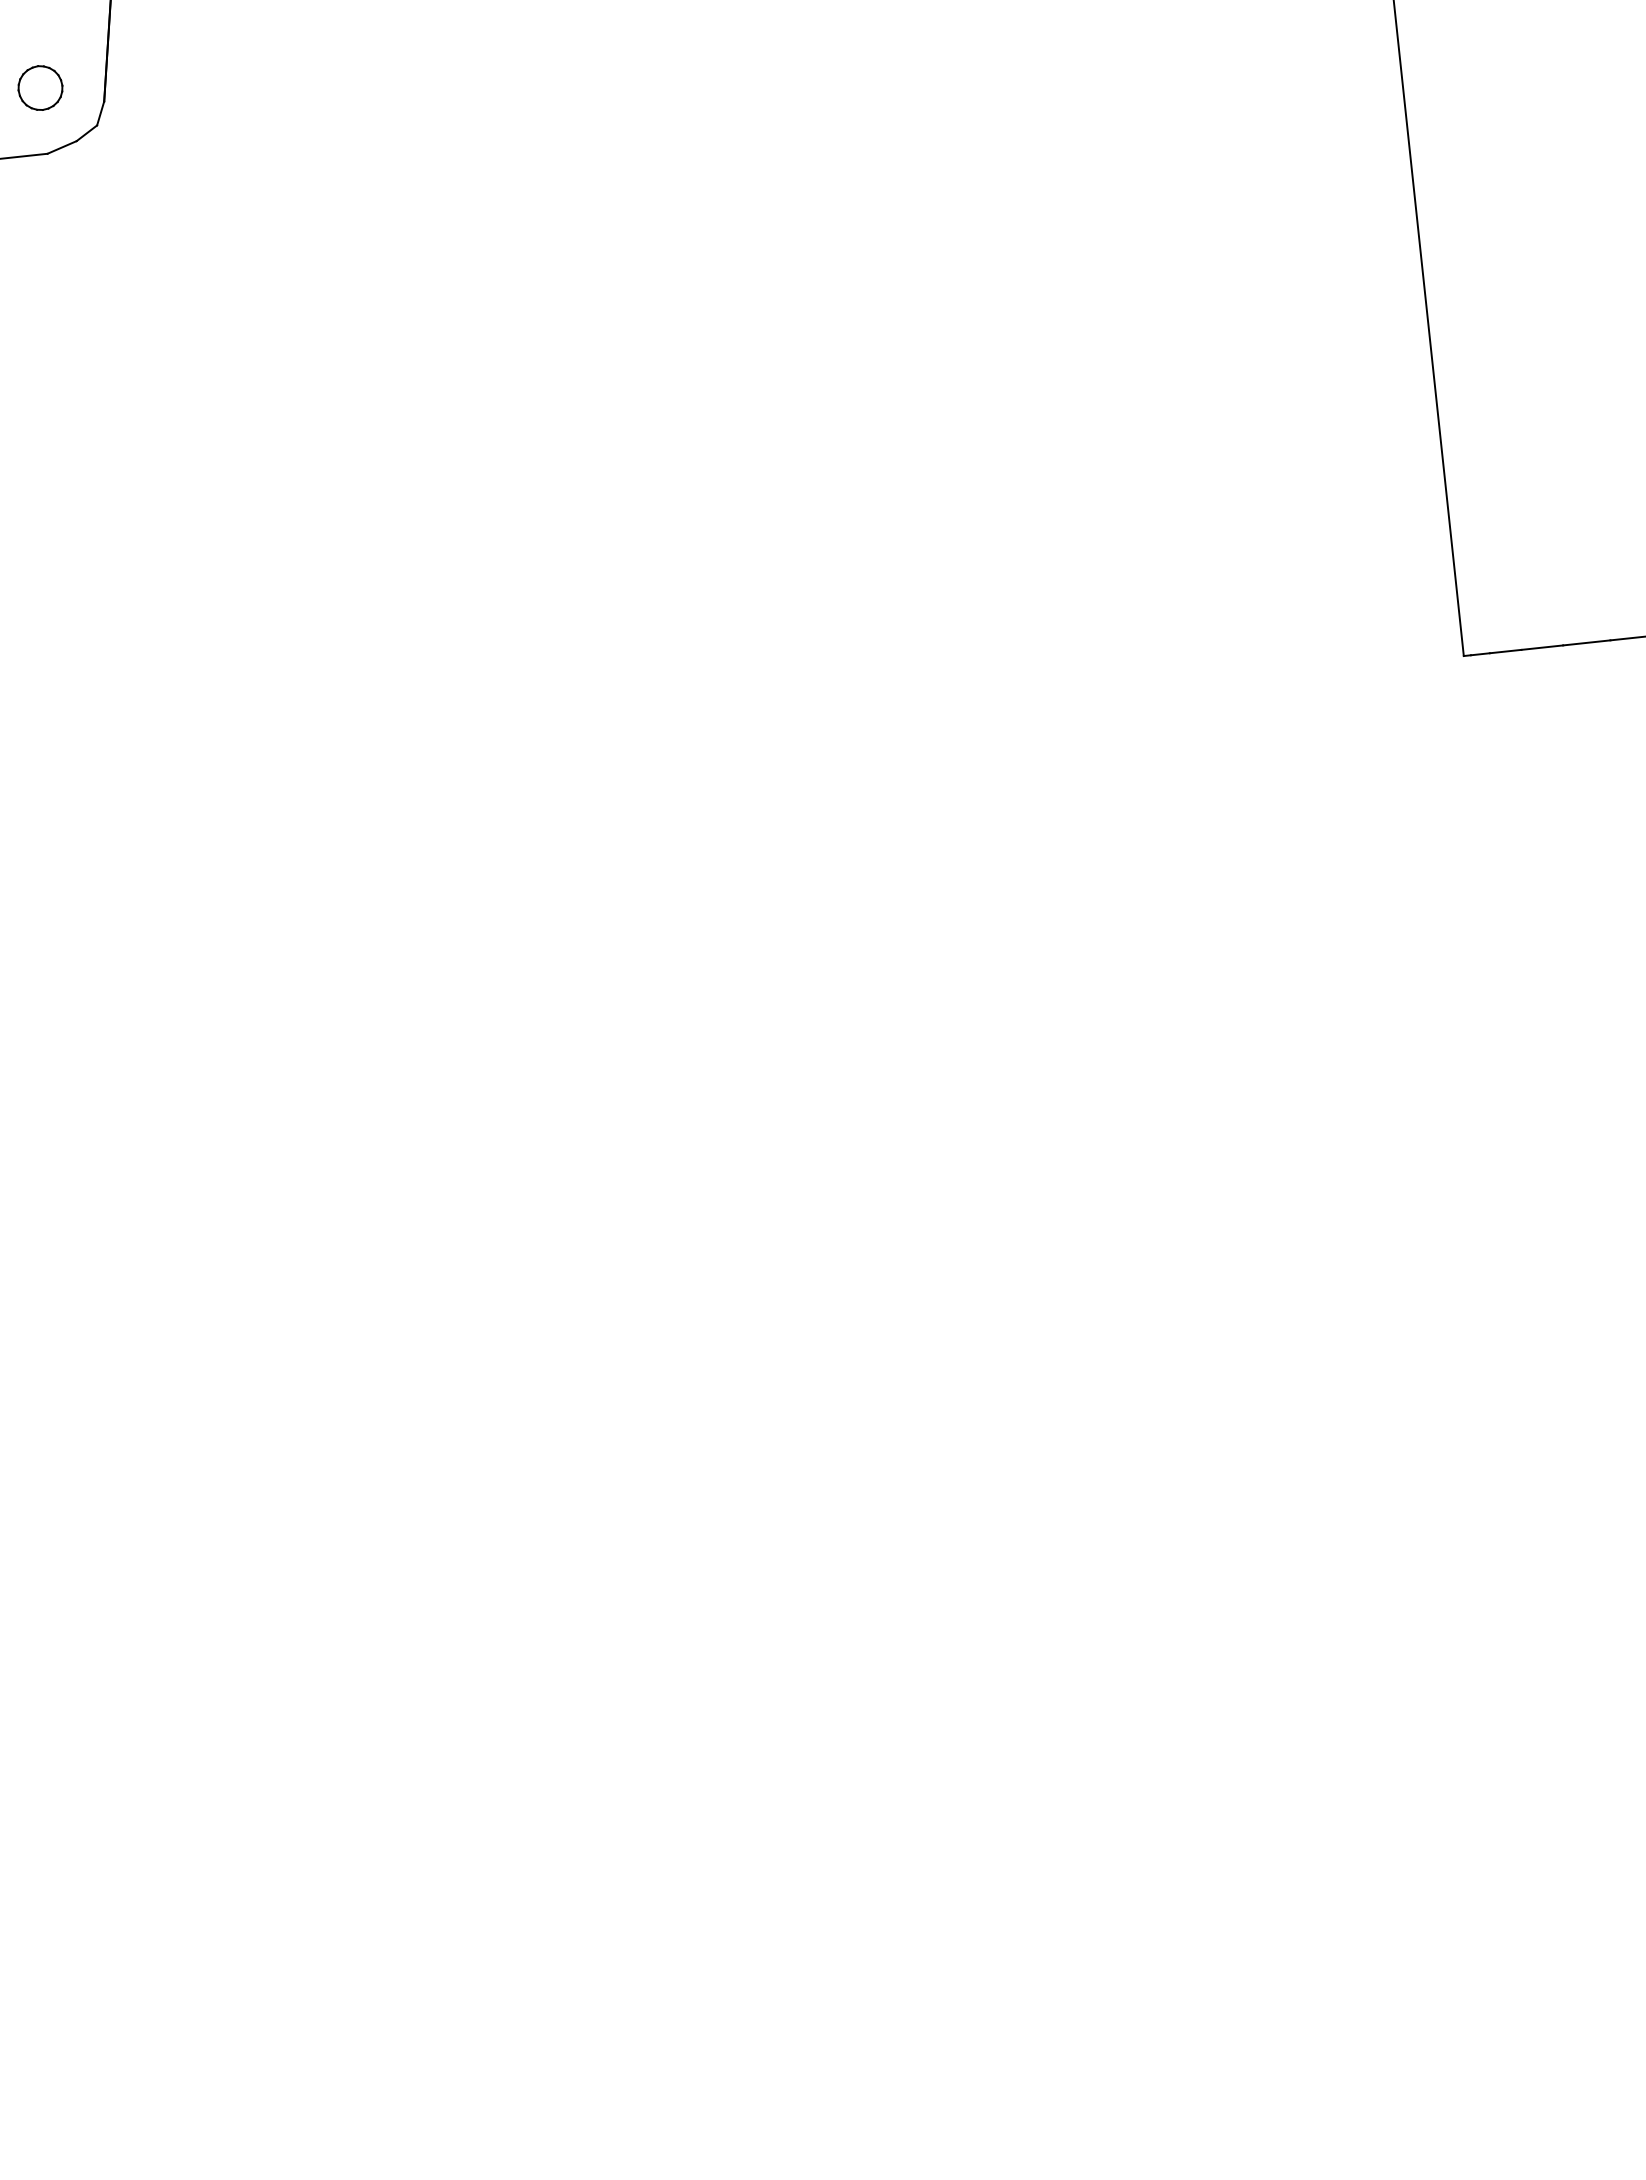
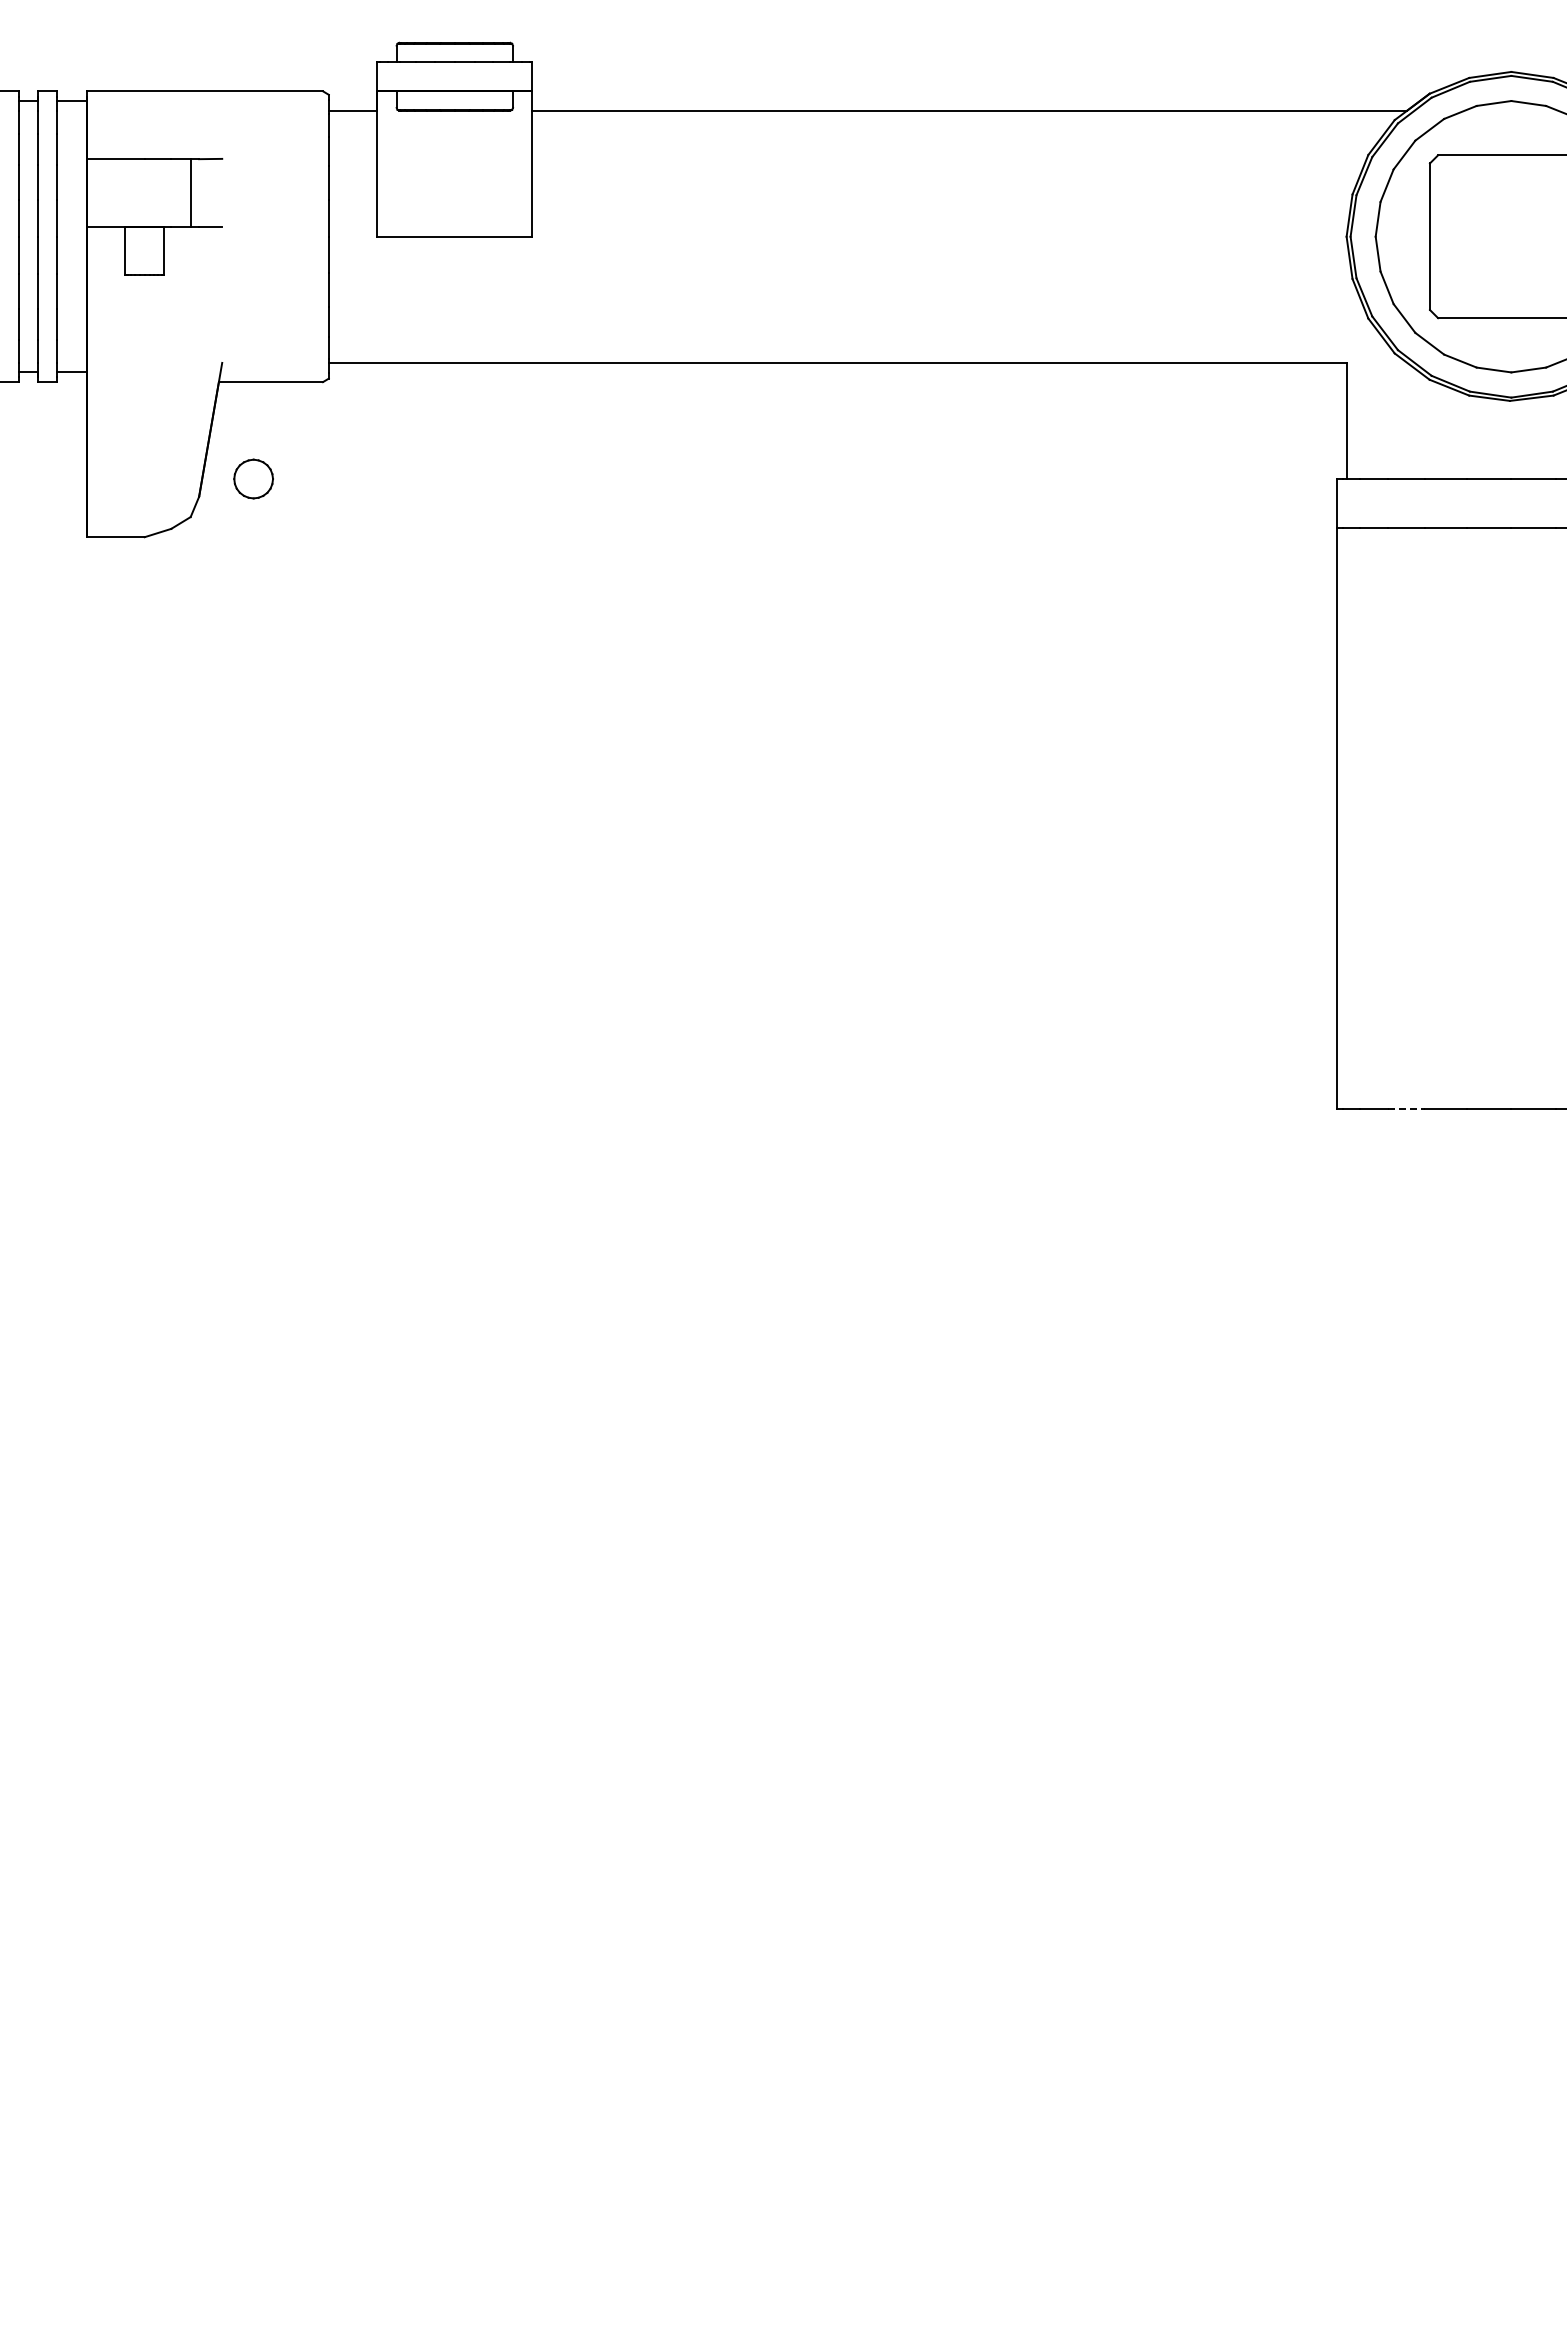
part: (40, 87) -> (253, 478), moved
line: (1542, 648) -> (1406, 1109), solid -> dashed

